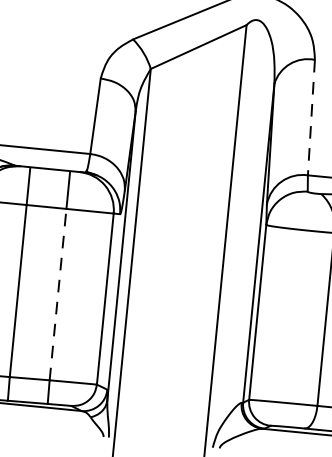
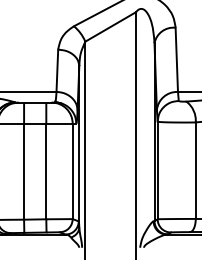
line: (310, 118) -> (176, 60), dashed -> solid
line: (58, 294) -> (46, 171), dashed -> solid

